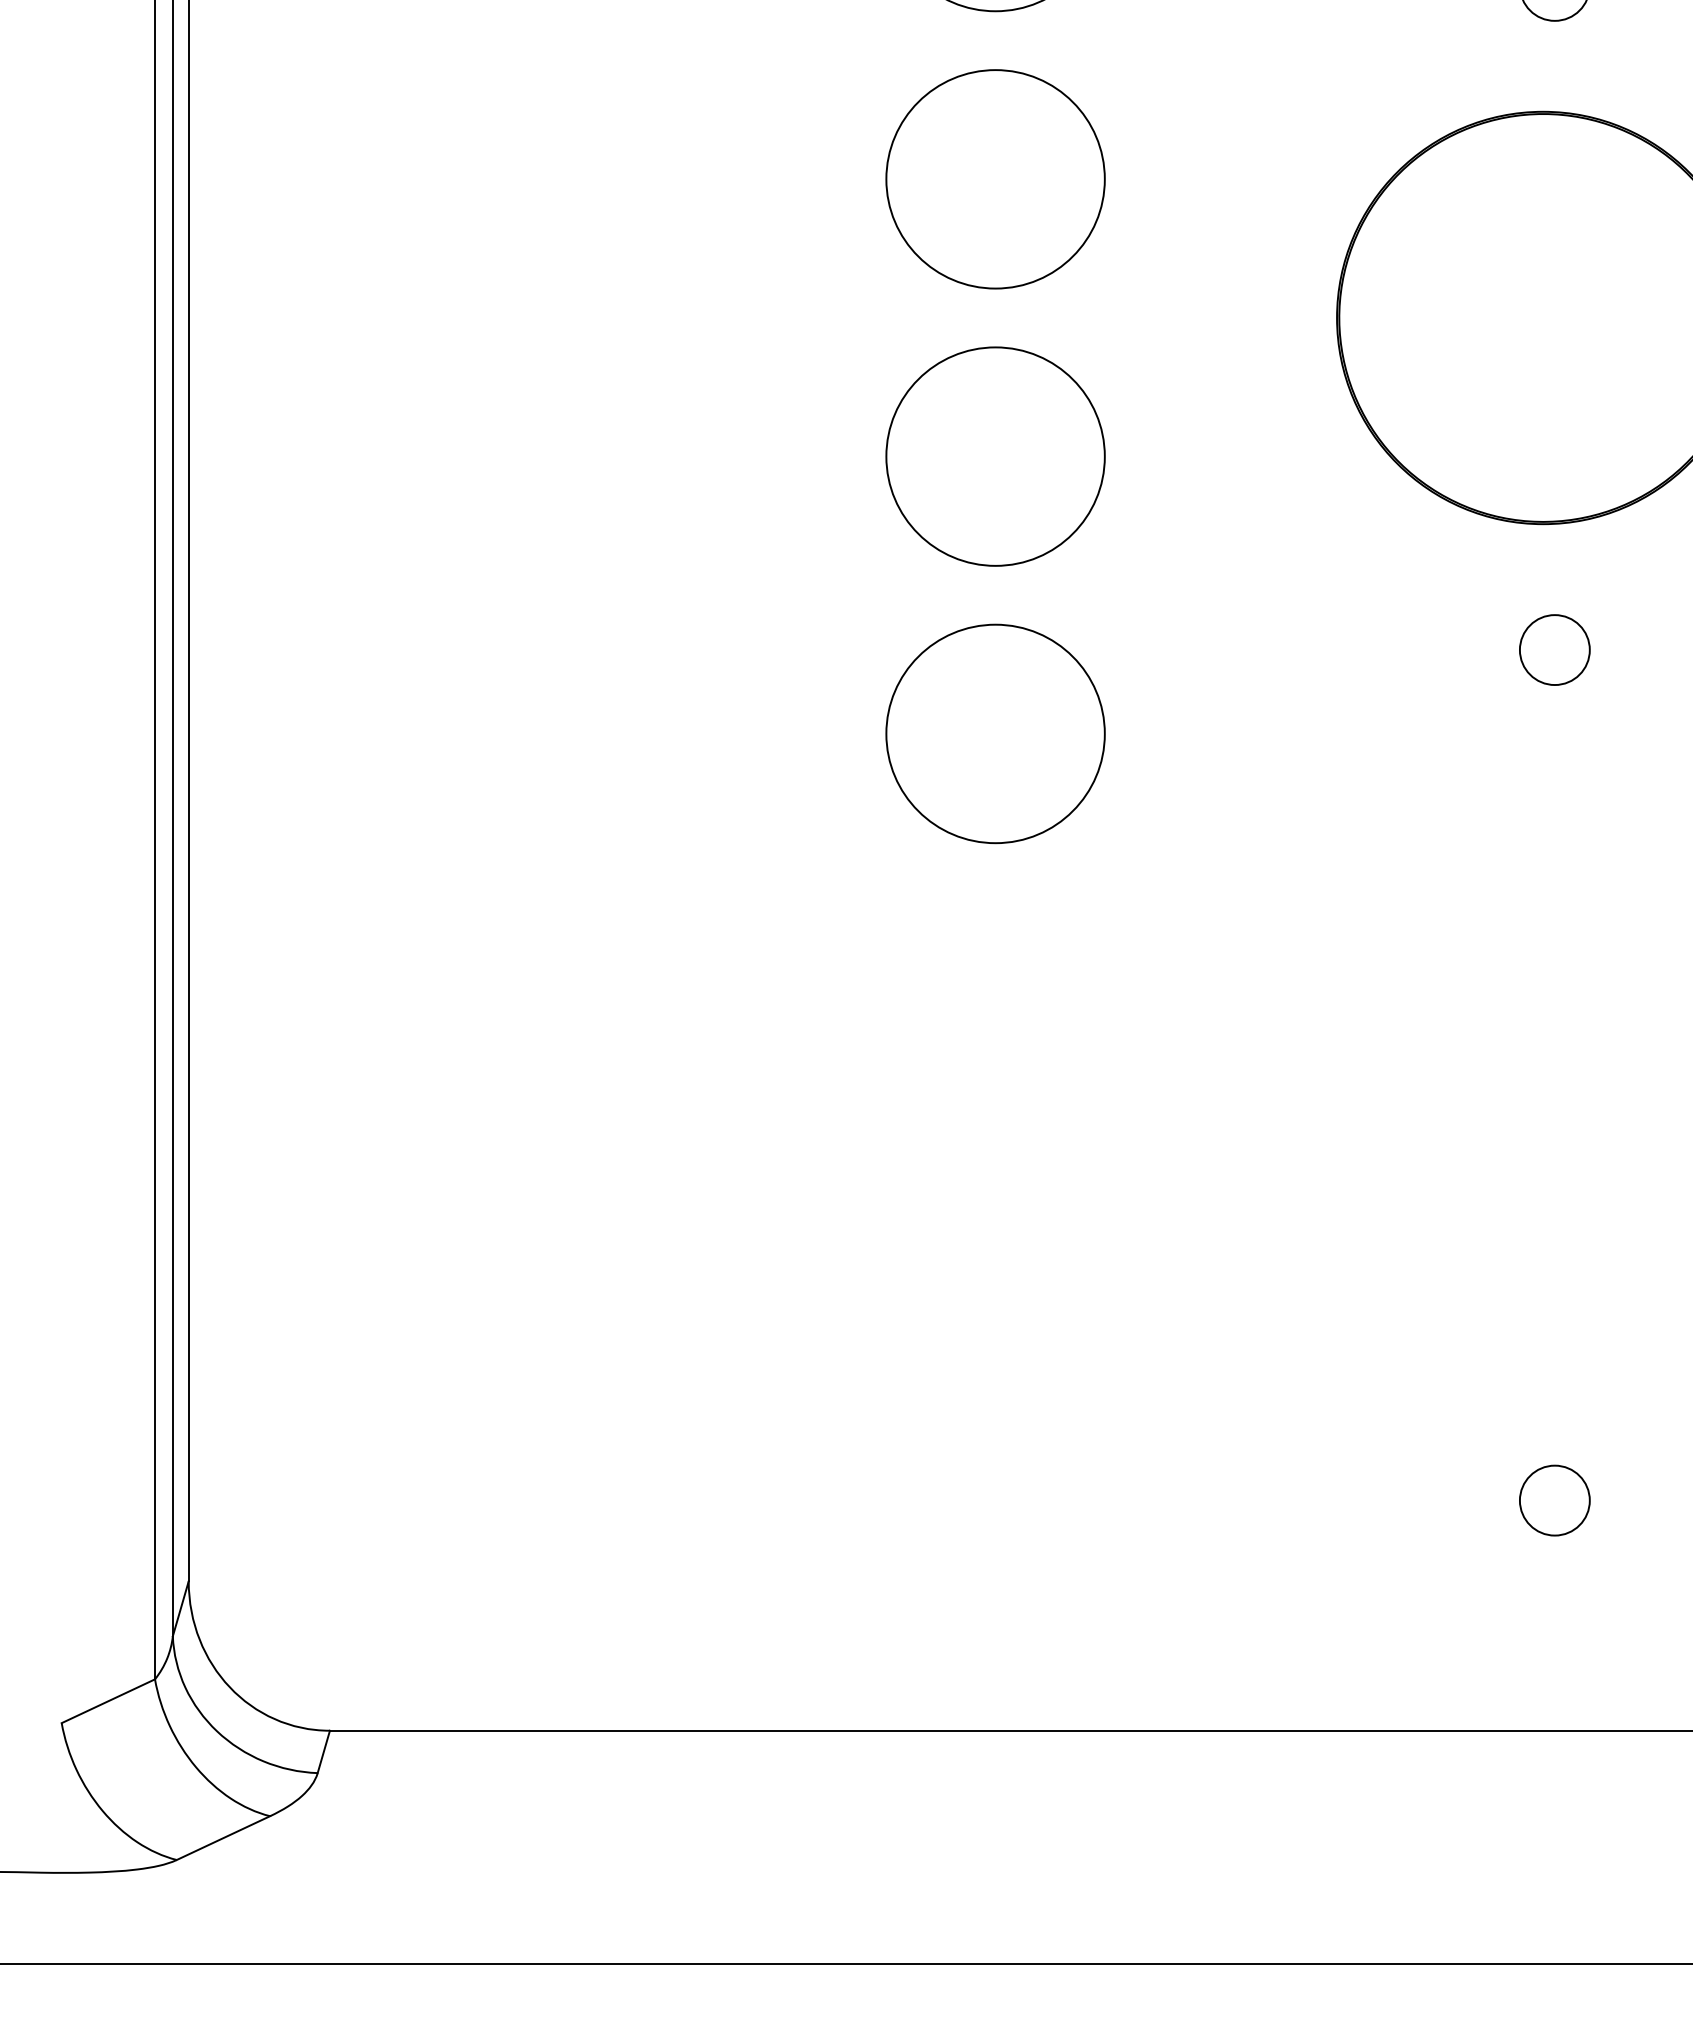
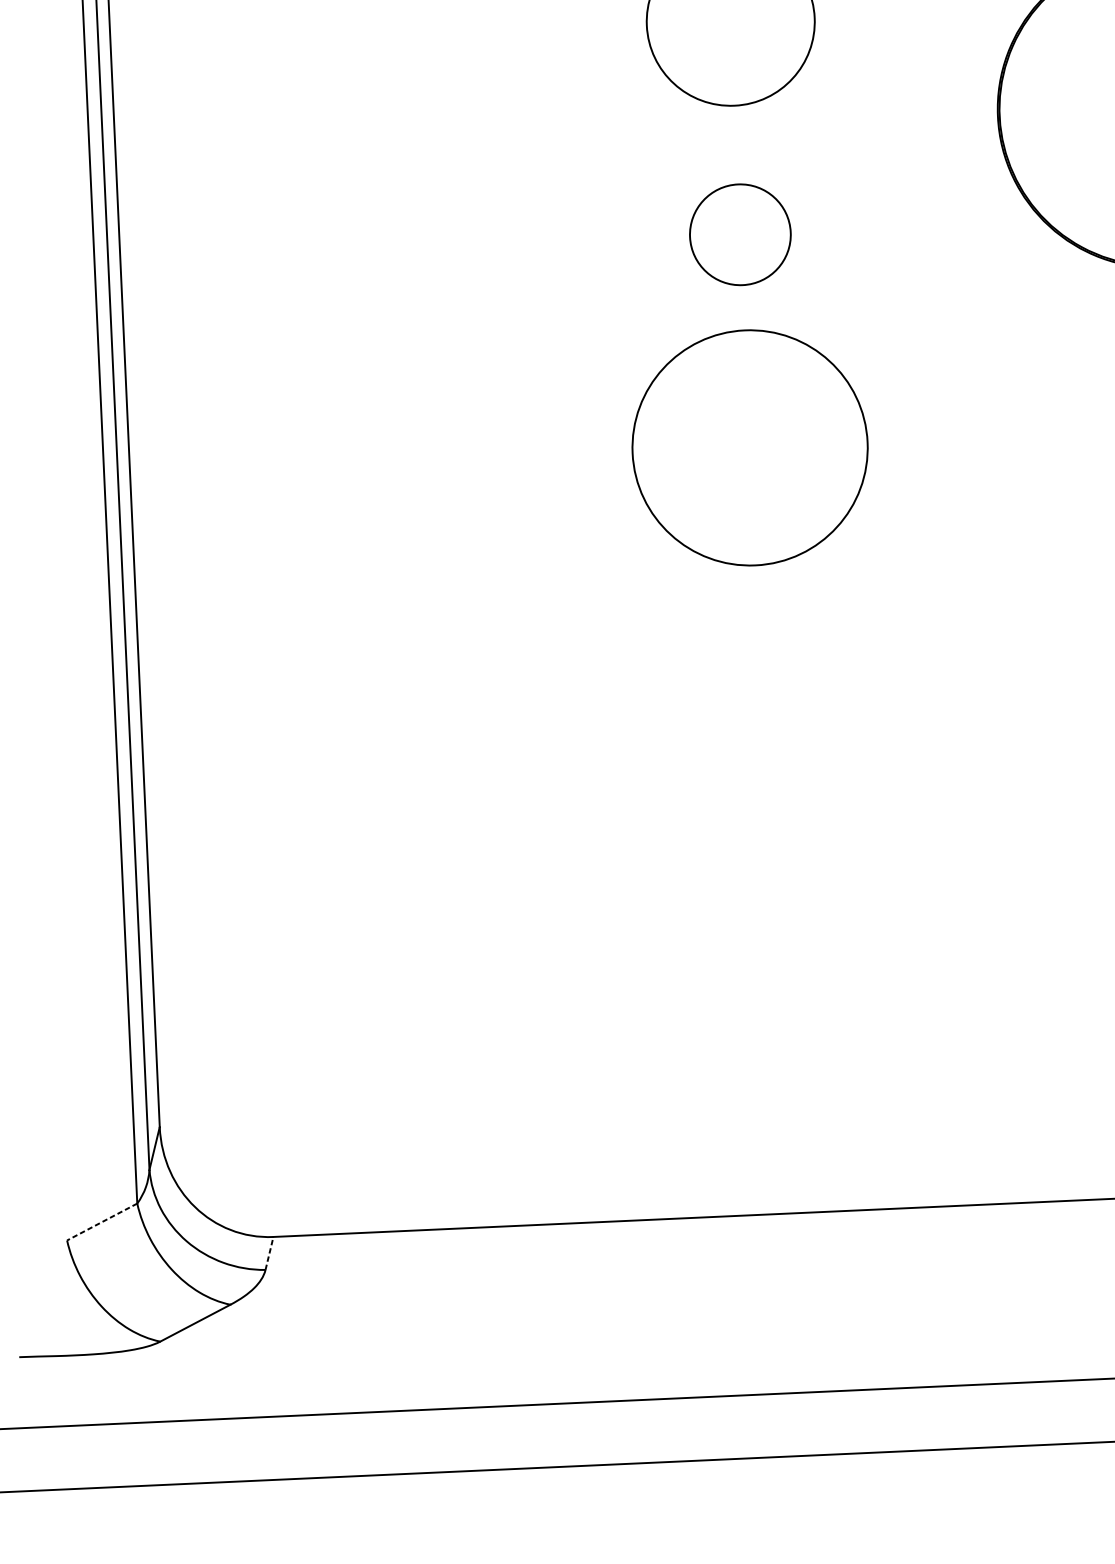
circle: (995, 456) -> (740, 234), size x0.6
circle: (995, 733) -> (750, 447), size x1.4
line: (108, 1701) -> (102, 1222), solid -> dashed
line: (323, 1751) -> (269, 1253), solid -> dashed

